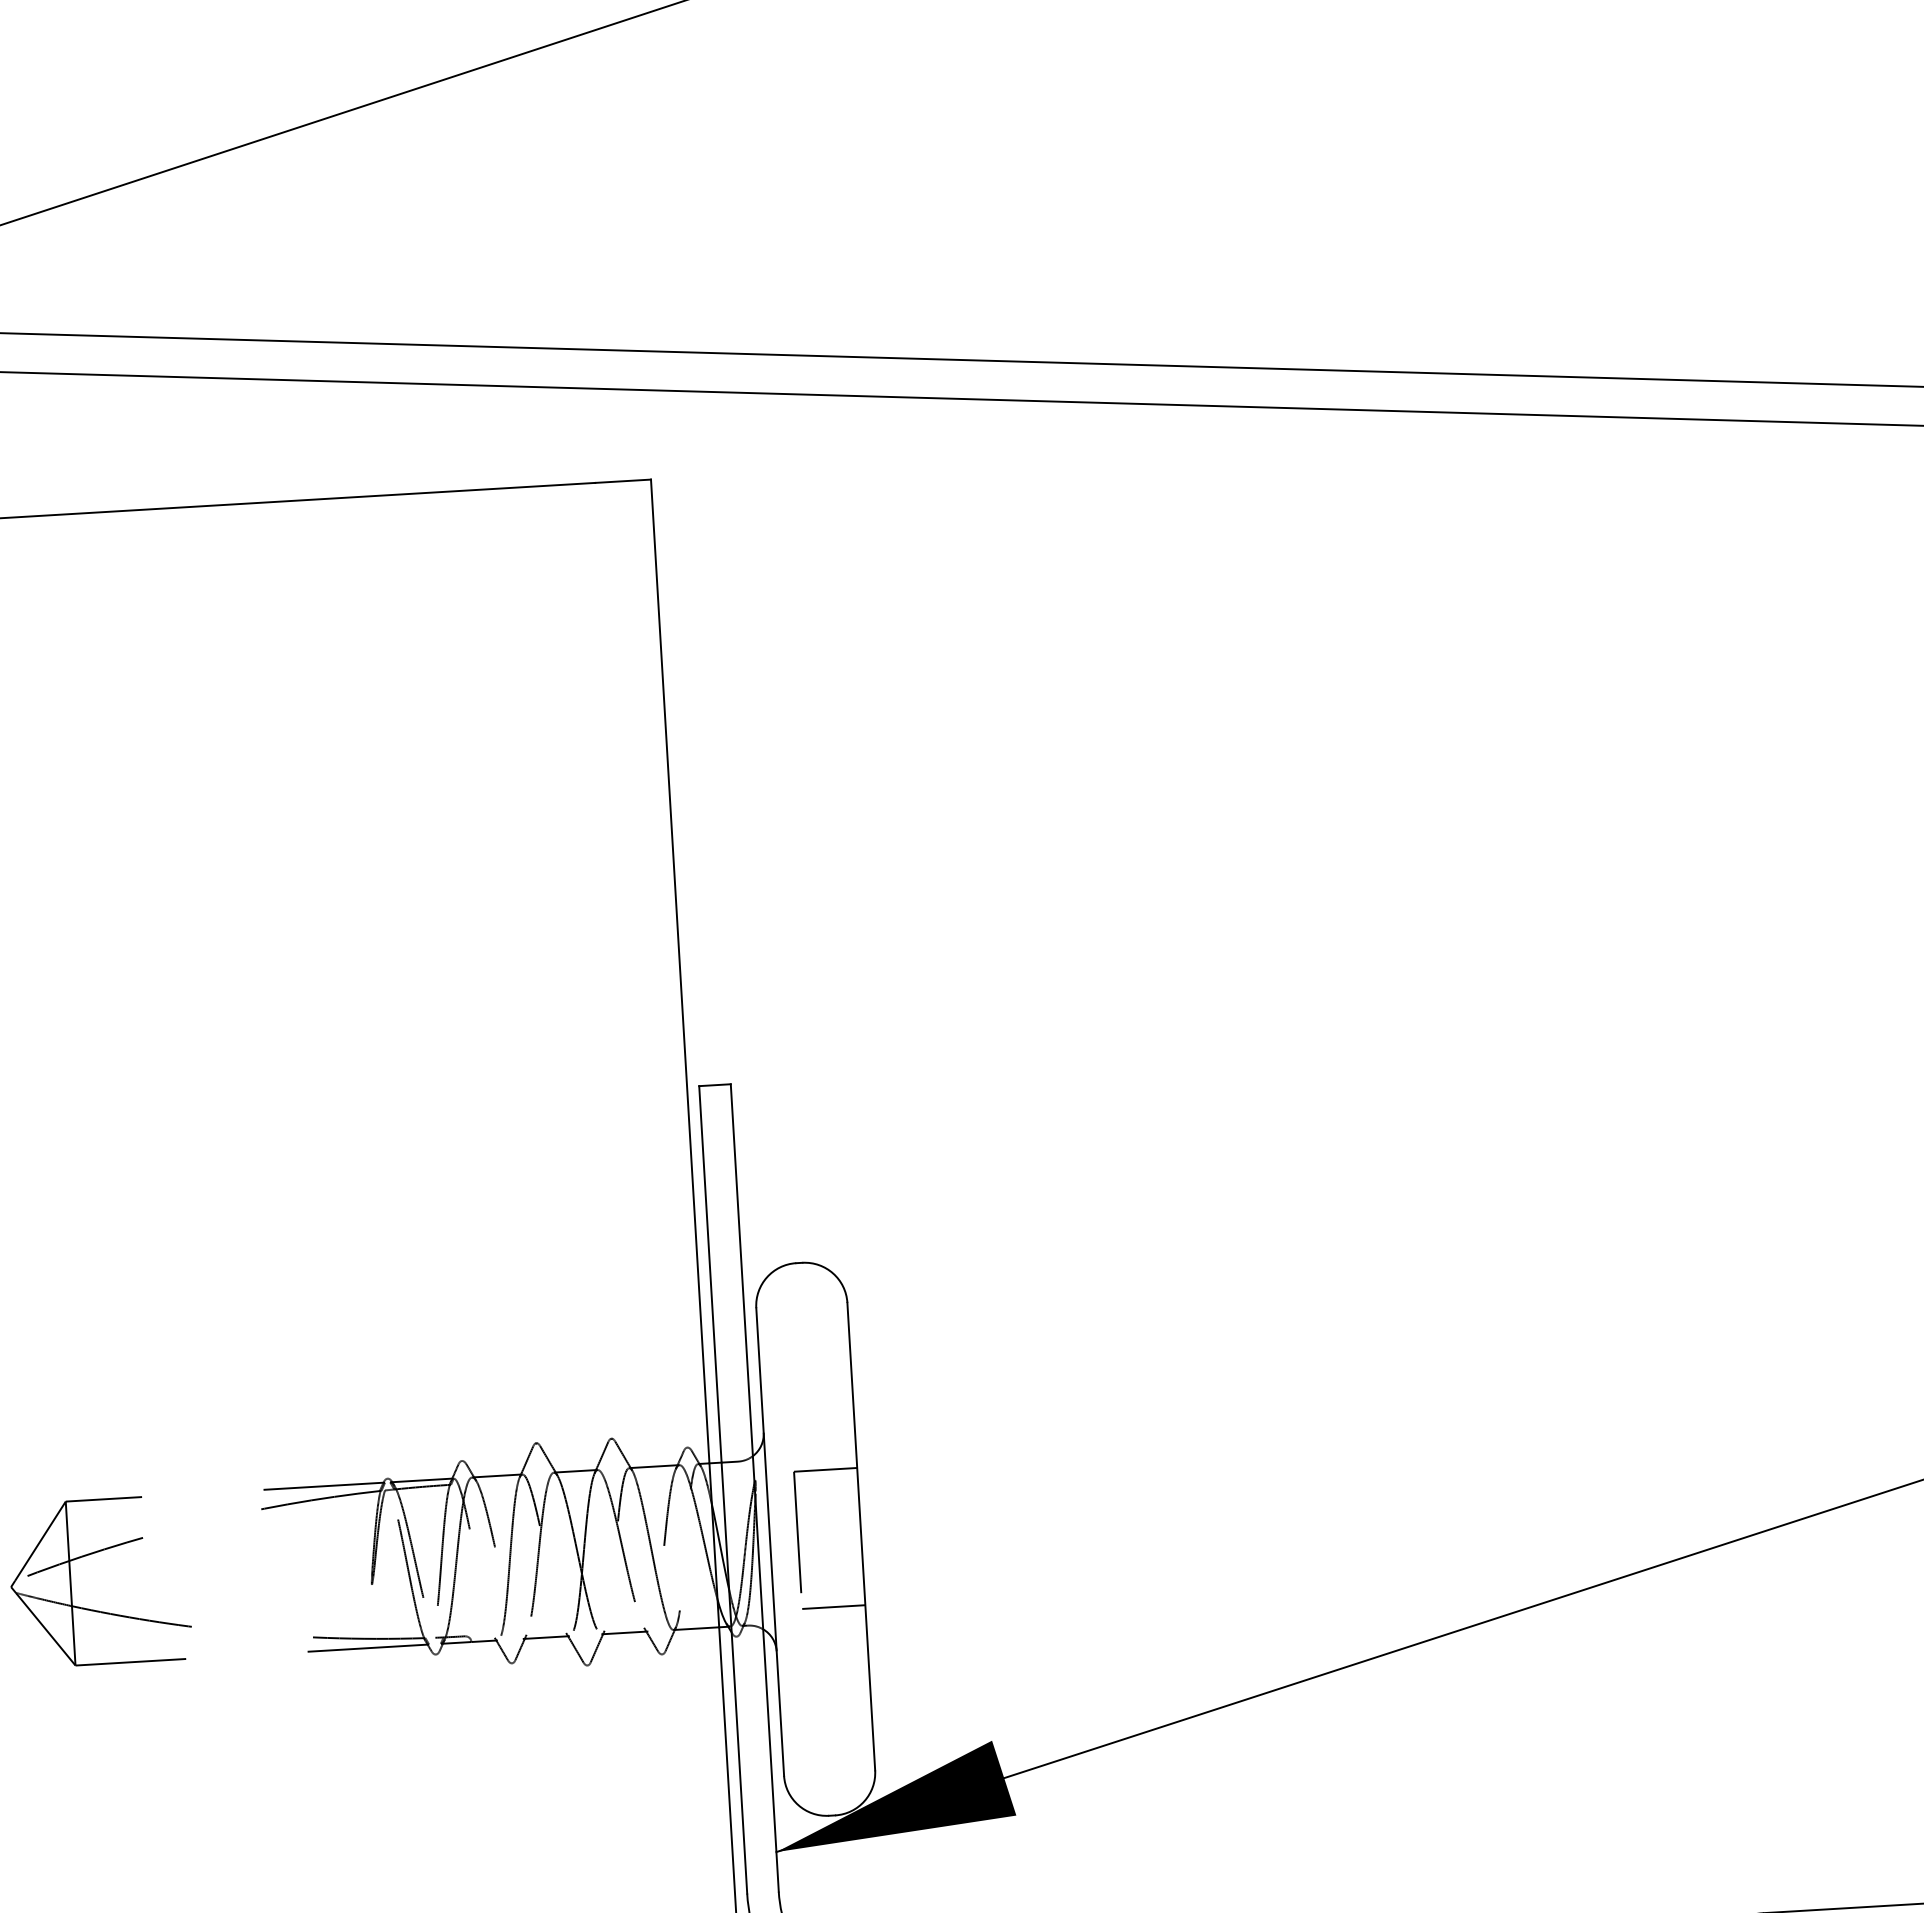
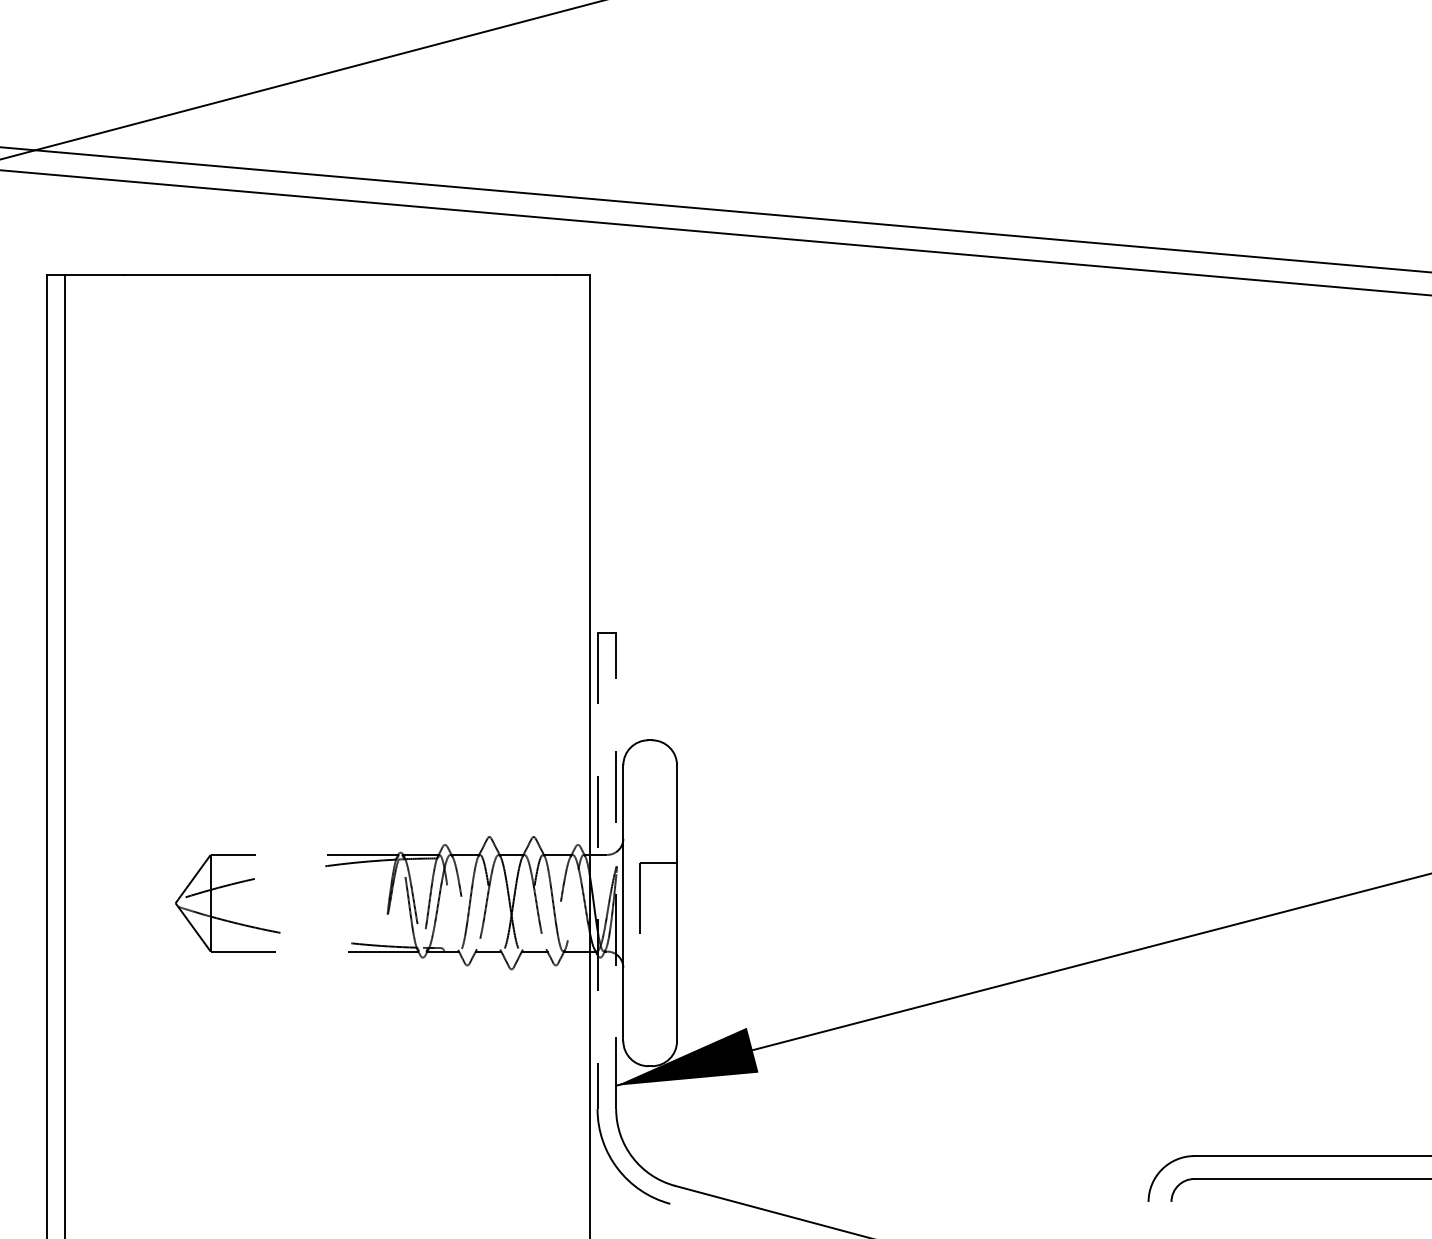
line: (755, 1487) -> (616, 870), solid -> dashed
line: (723, 1490) -> (597, 871), solid -> dashed
line: (833, 1606) -> (658, 943), removed

